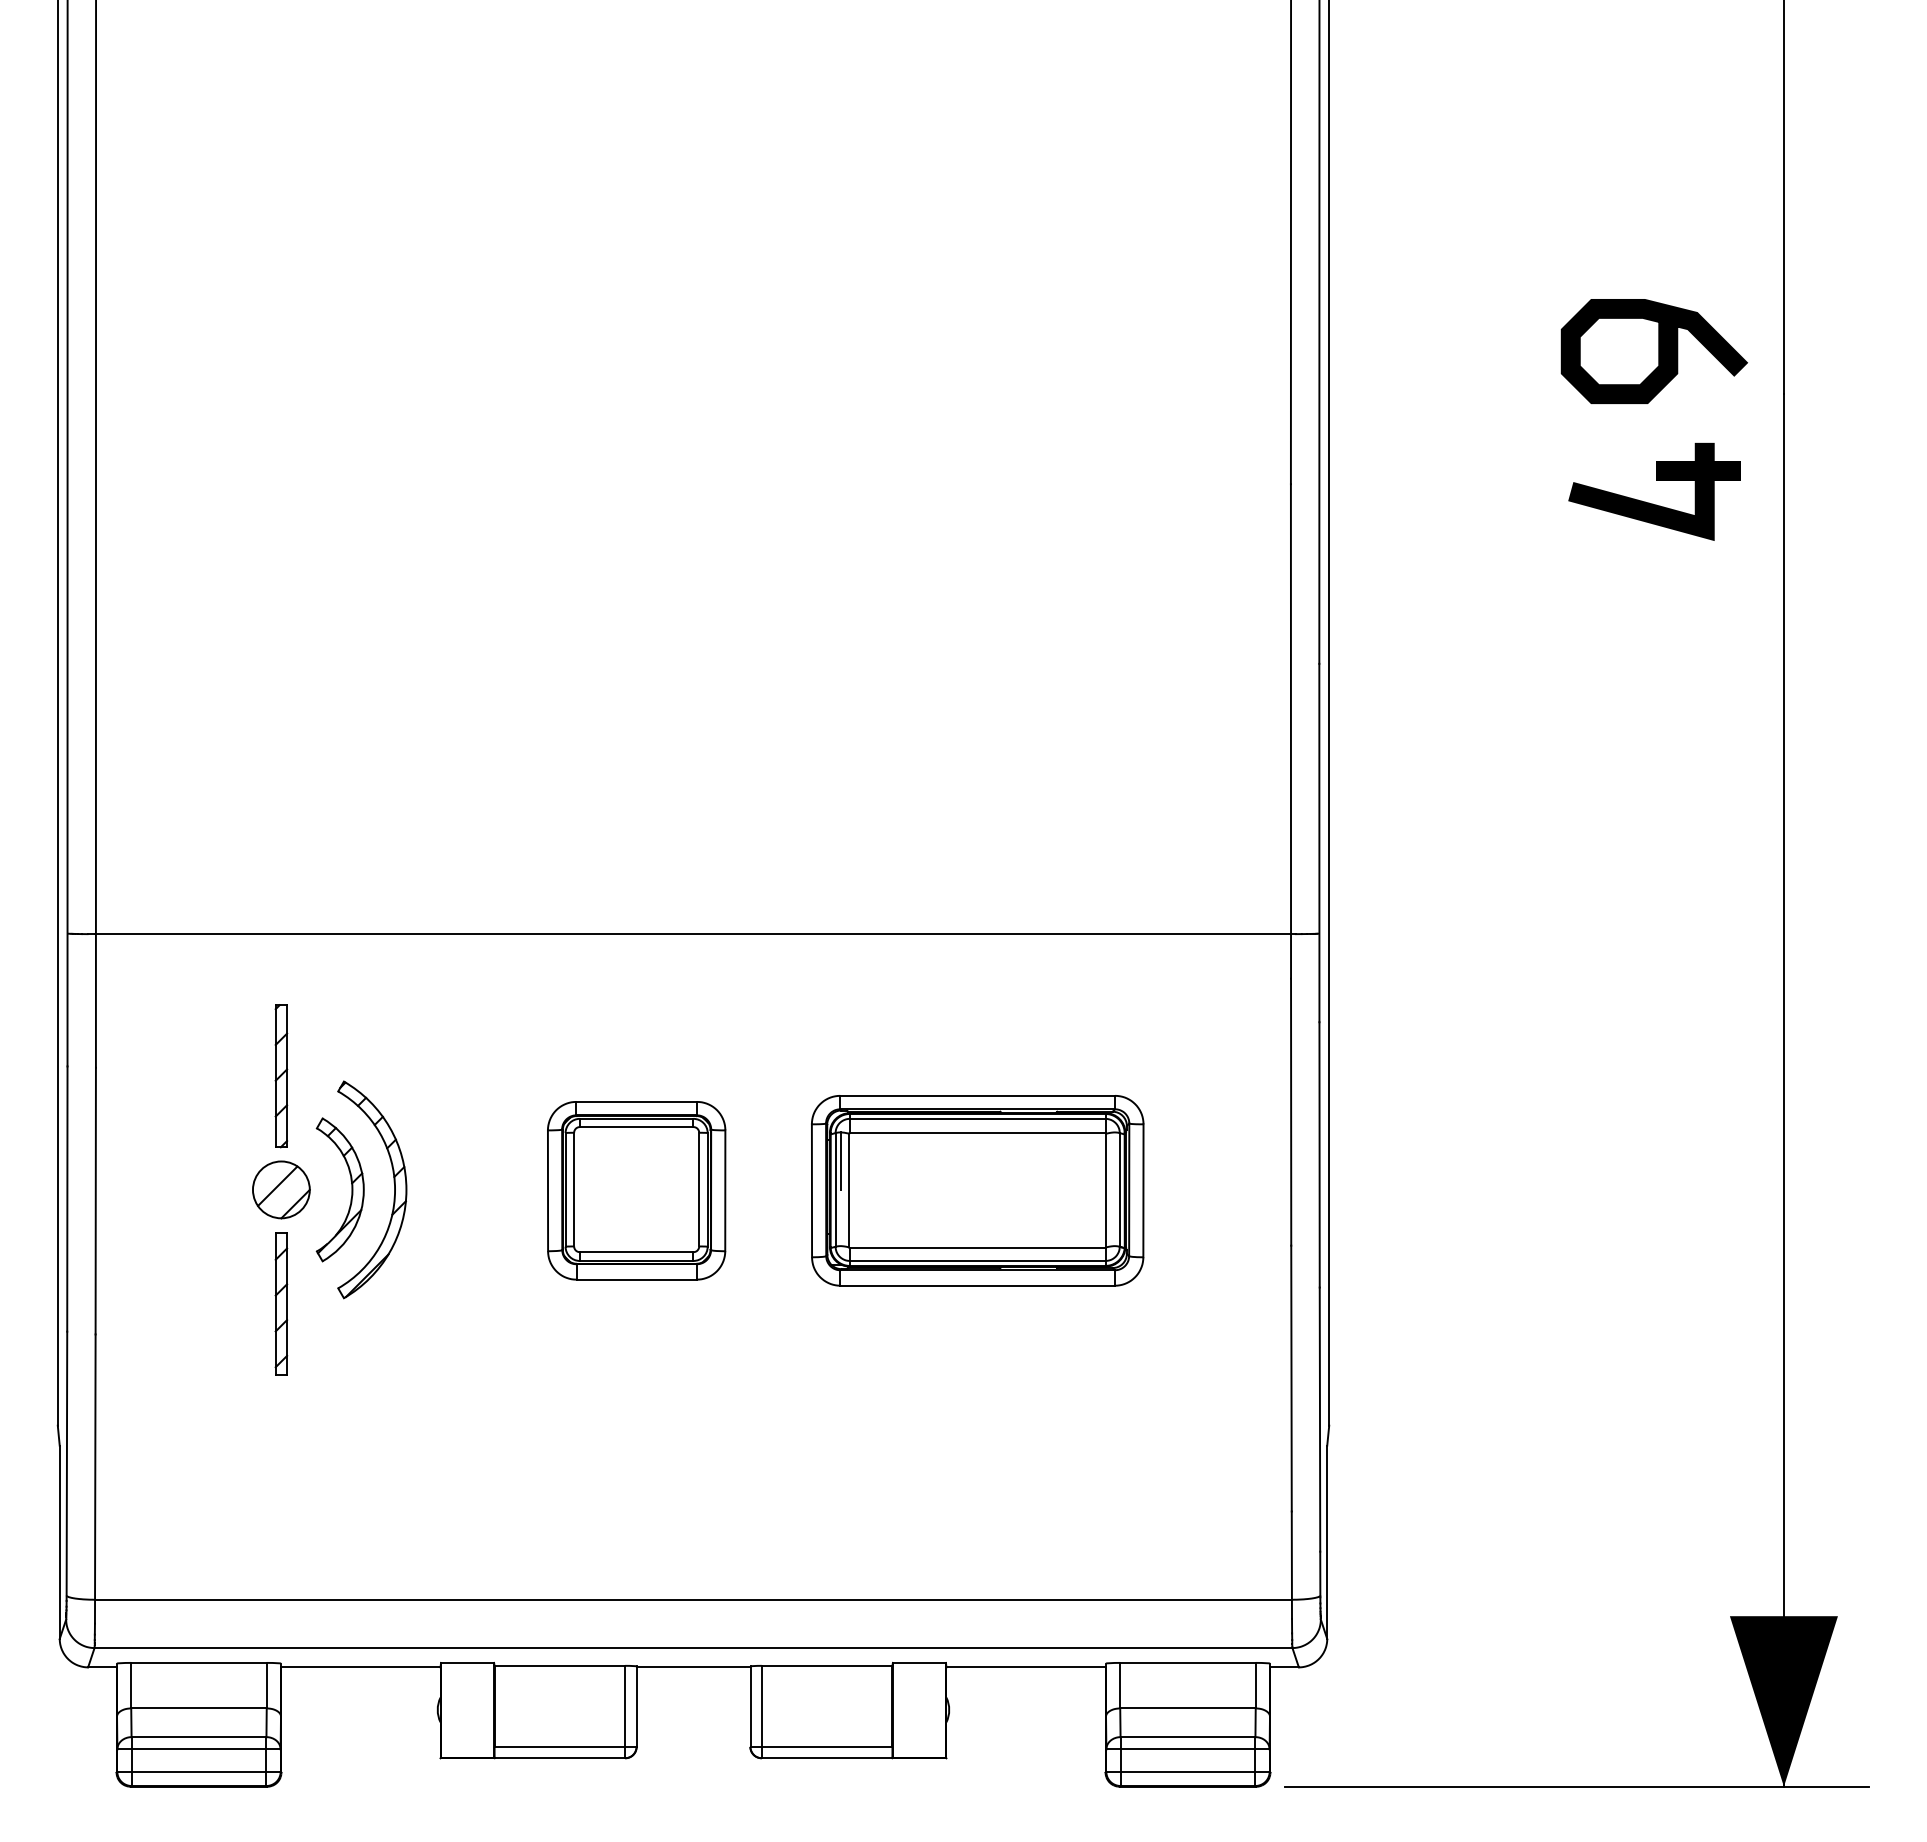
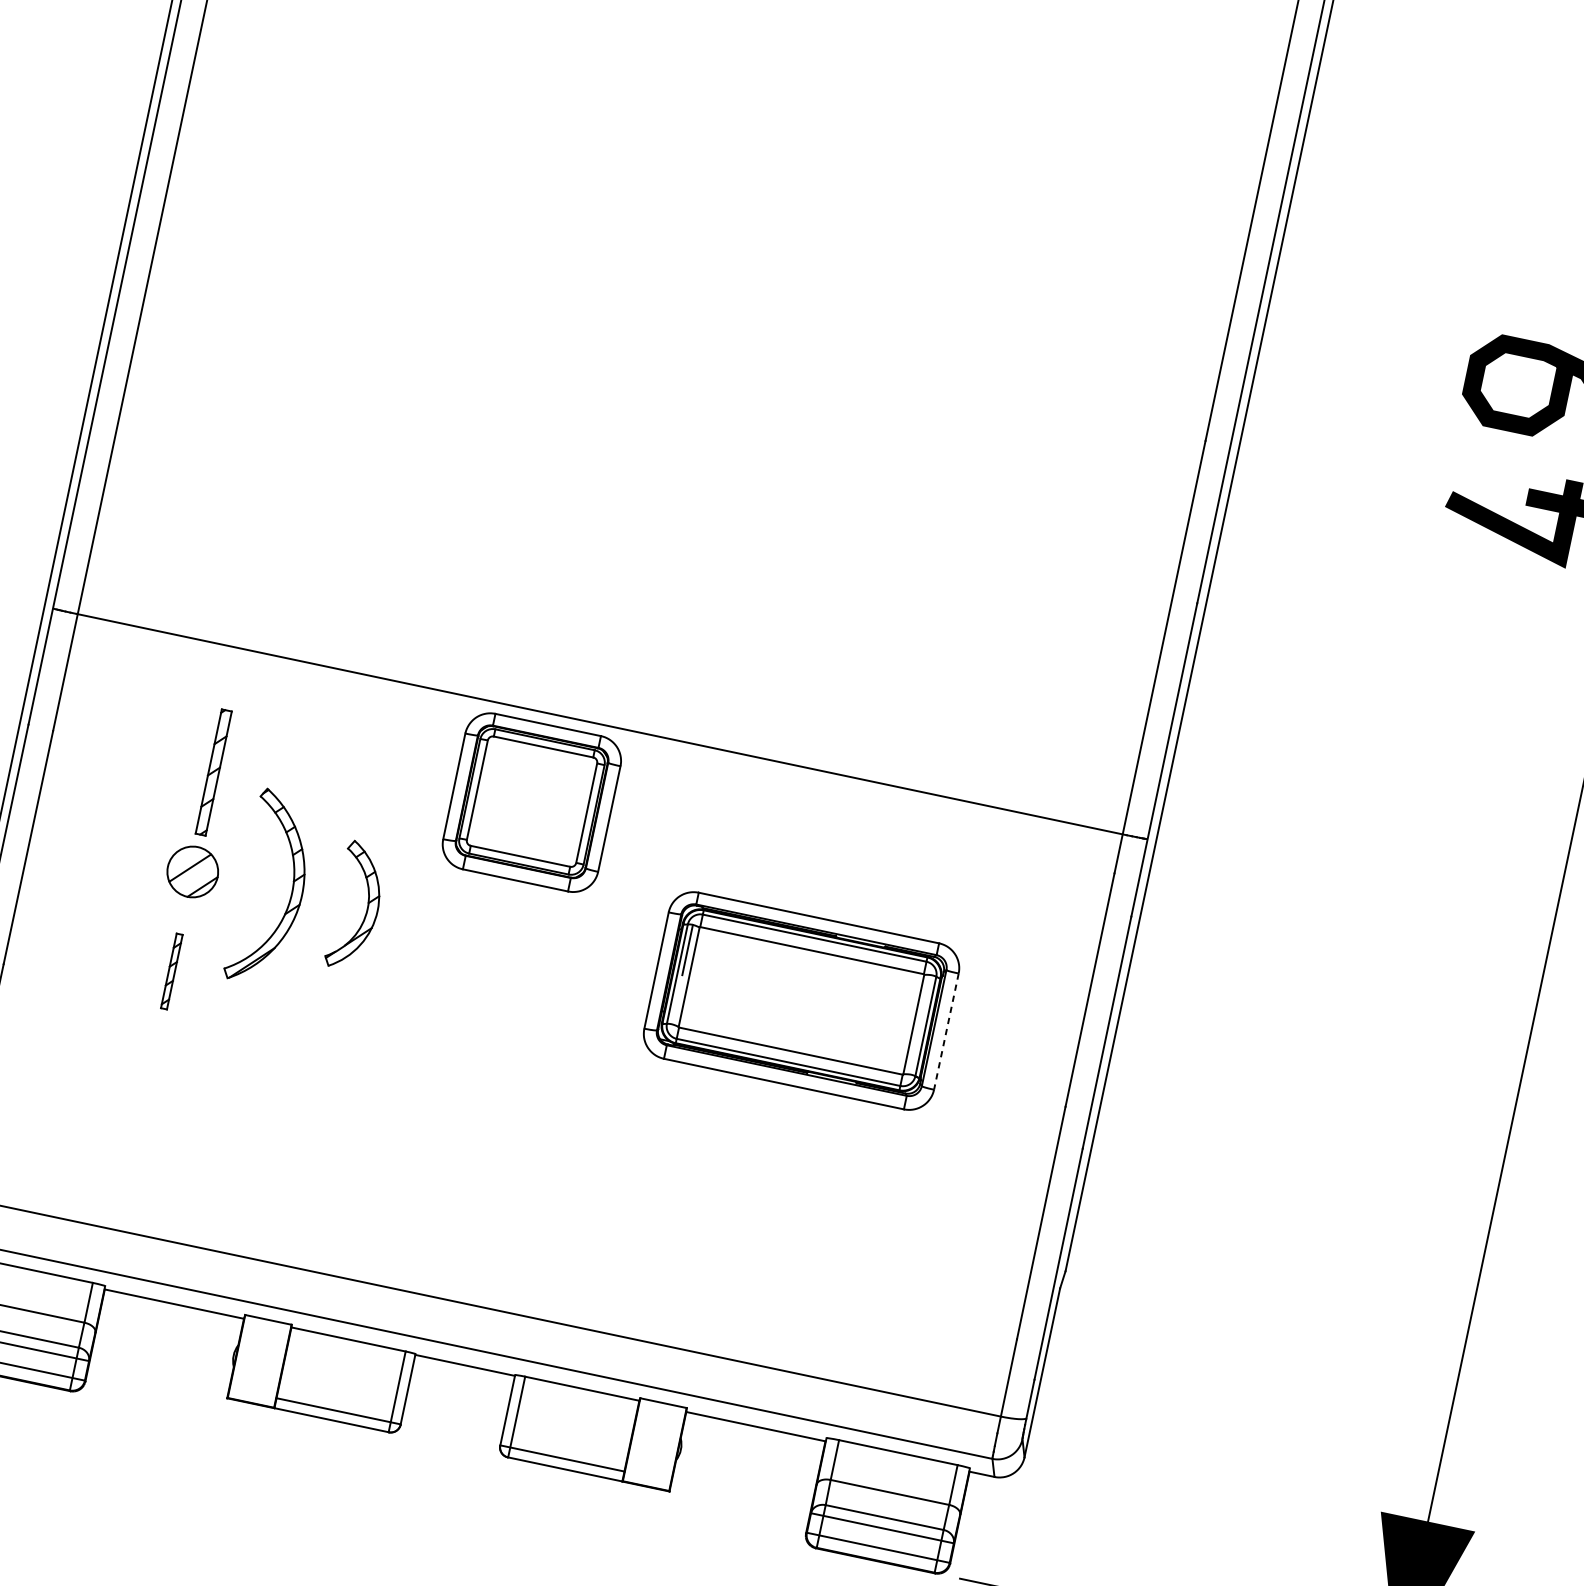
part: (351, 1189) -> (366, 908), moved
part: (636, 1190) -> (531, 802), moved
line: (1143, 1191) -> (946, 1032), solid -> dashed
part: (281, 1303) -> (171, 971), size x0.6

